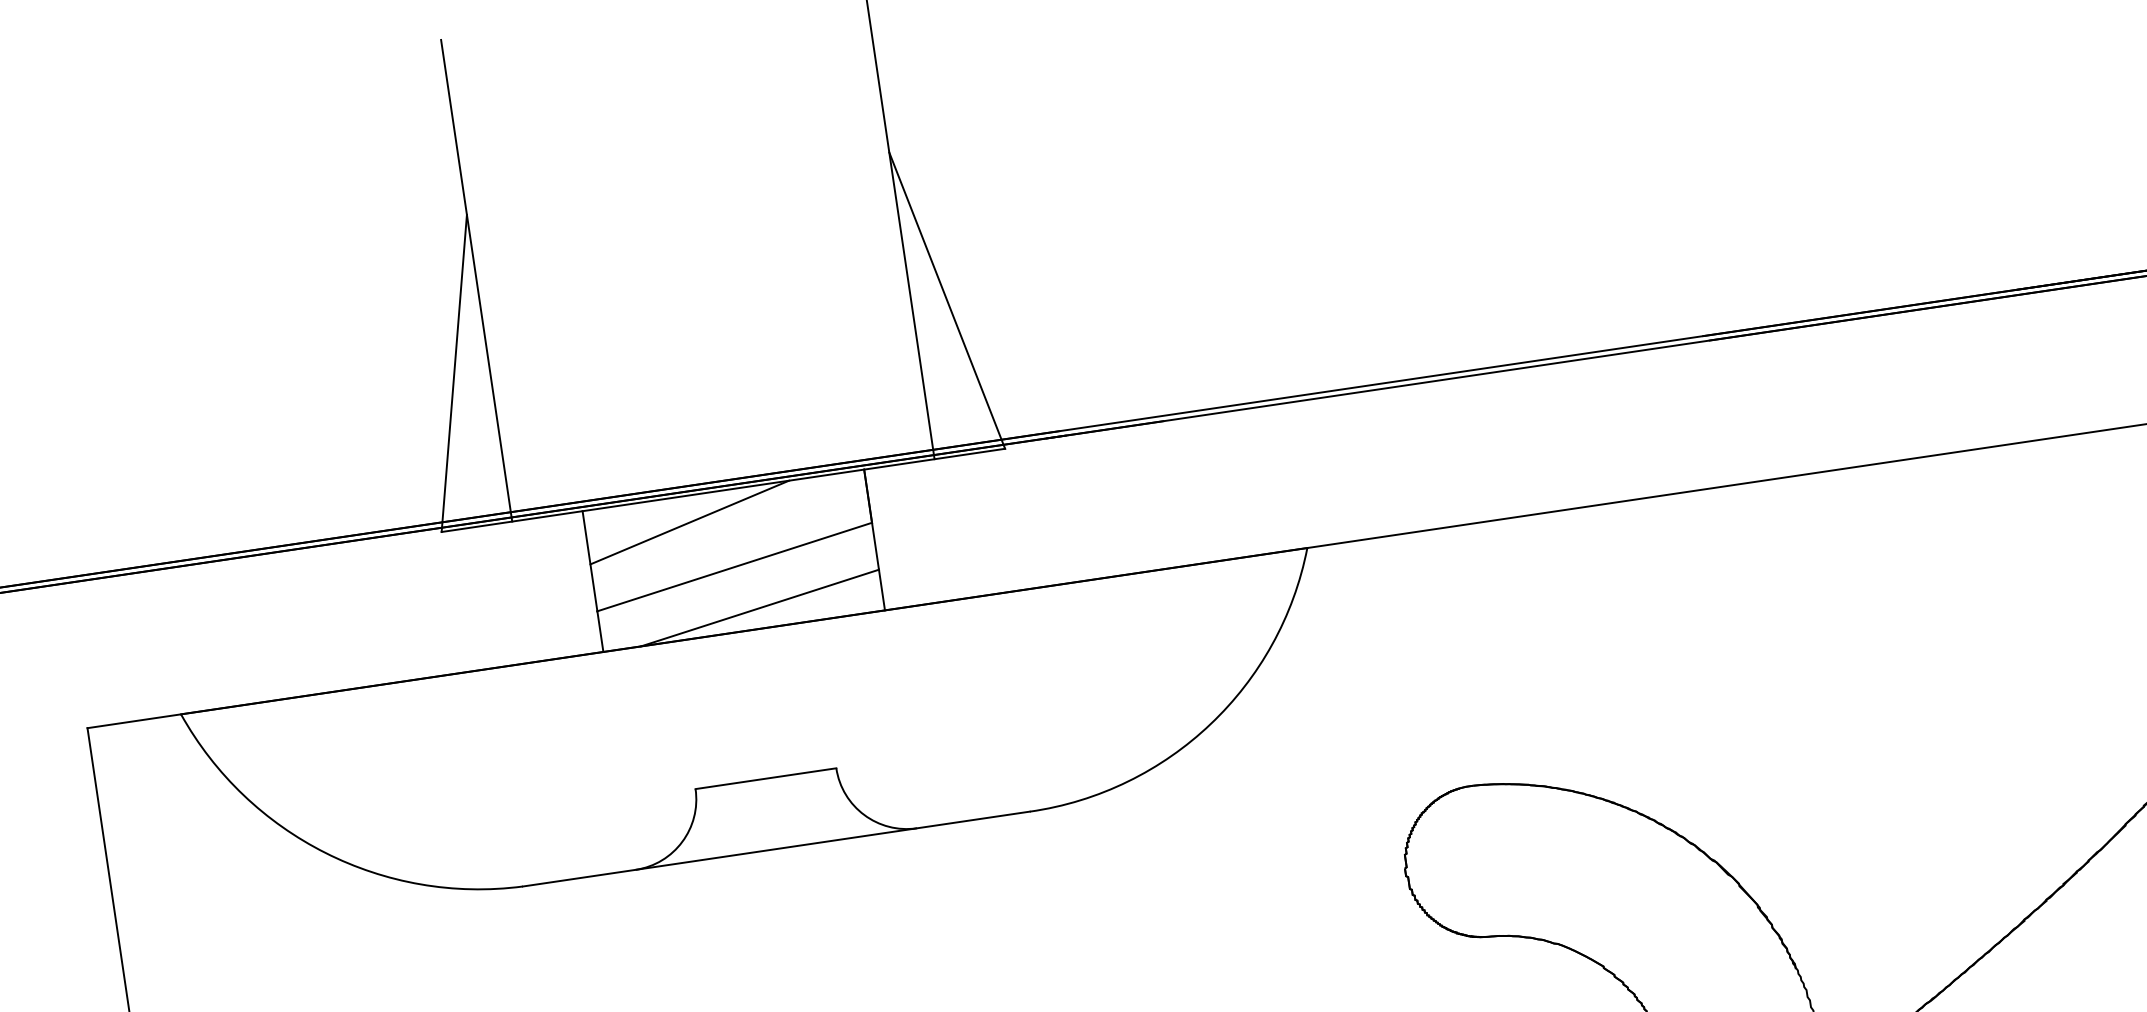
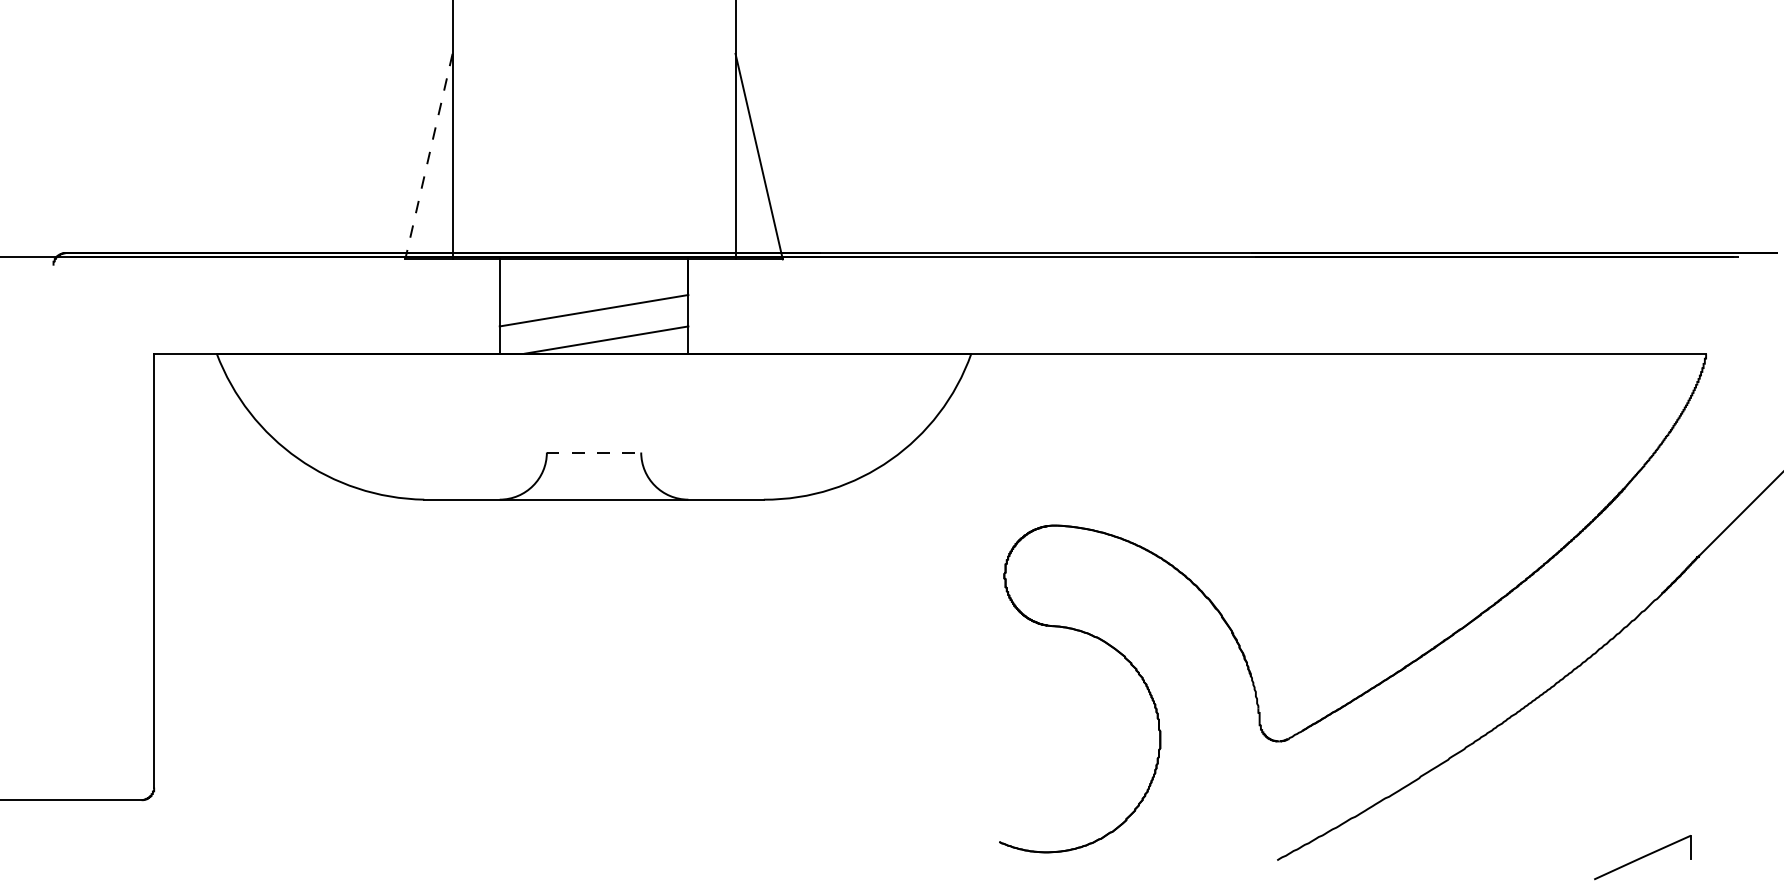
line: (453, 374) -> (428, 157), solid -> dashed
line: (689, 523) -> (568, 277), removed
line: (766, 778) -> (594, 452), solid -> dashed

